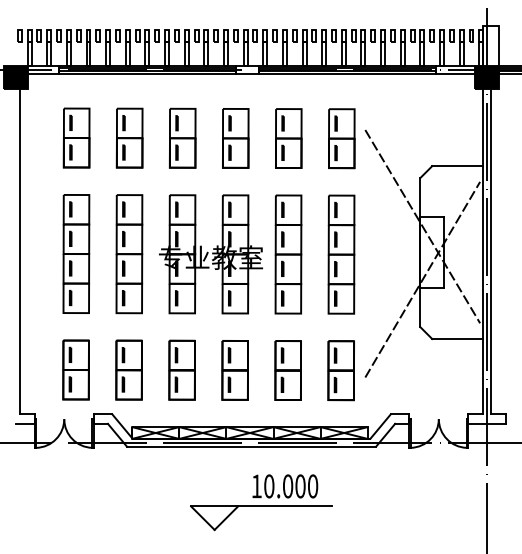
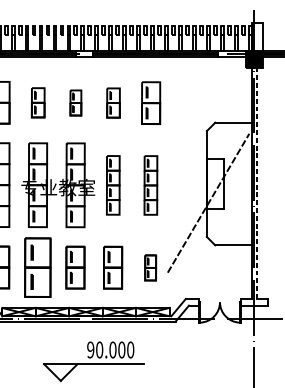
part: (182, 137) -> (38, 102), size x0.7
part: (235, 138) -> (75, 103), size x0.6
part: (288, 138) -> (113, 103), size x0.7
line: (422, 226) -> (208, 165), removed
line: (491, 251) -> (257, 183), solid -> dashed
part: (288, 254) -> (113, 185), size x0.7
part: (341, 254) -> (150, 185), size x0.7
part: (181, 369) -> (37, 267), size x1.4
part: (340, 370) -> (150, 267), size x0.6
text: (256, 486) -> (90, 350), 10.000 -> 90.000

